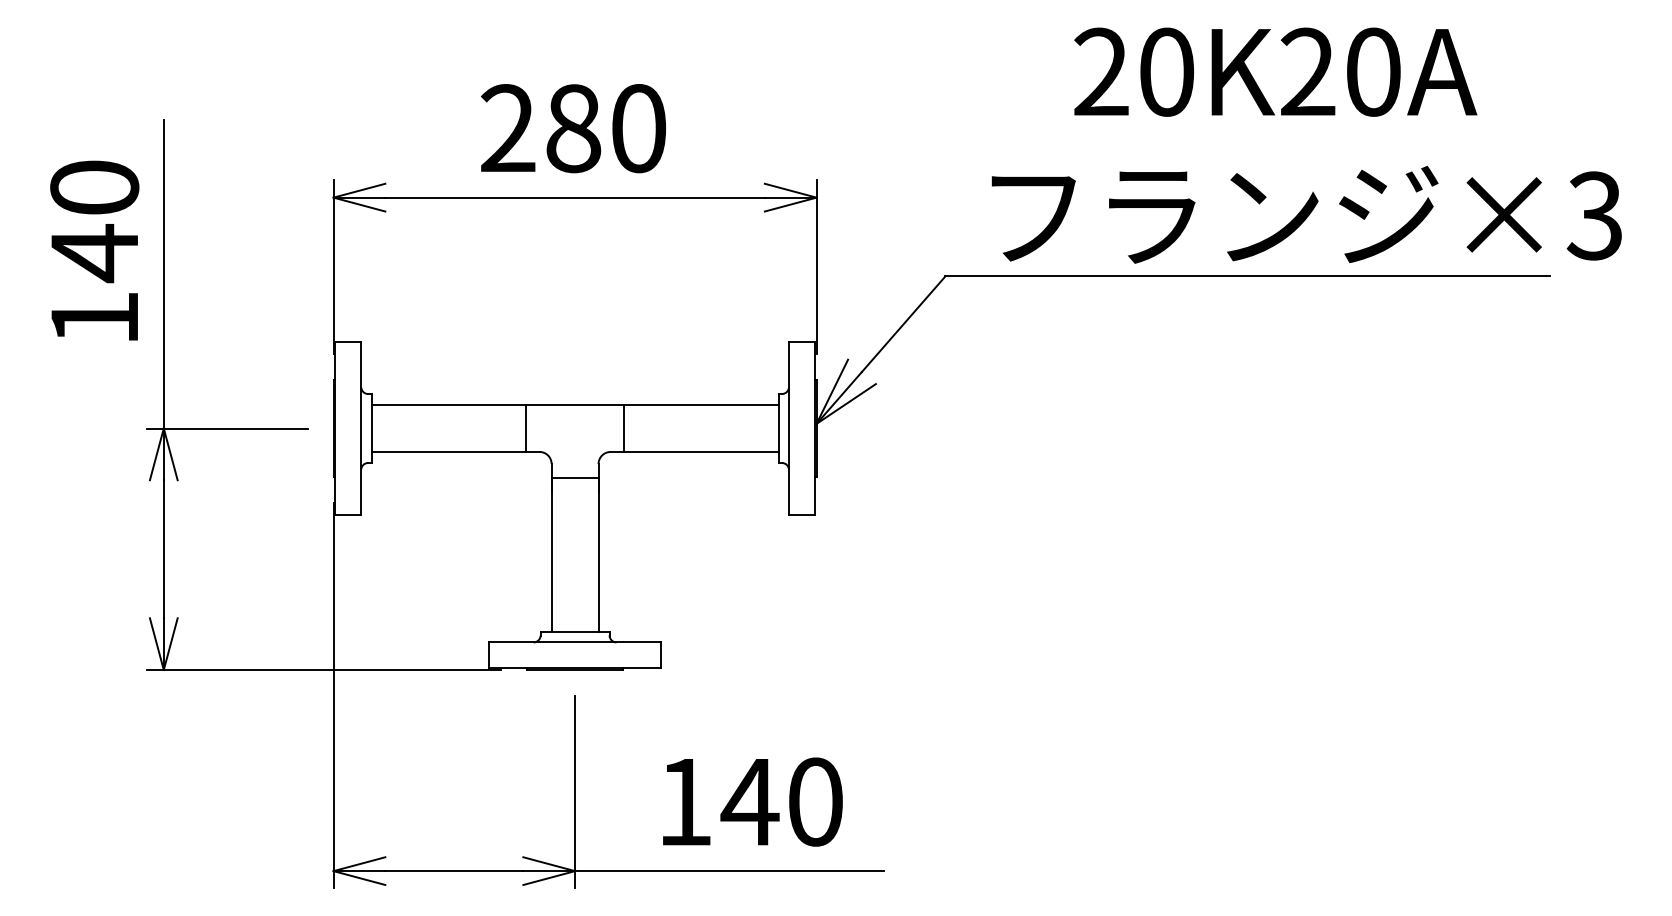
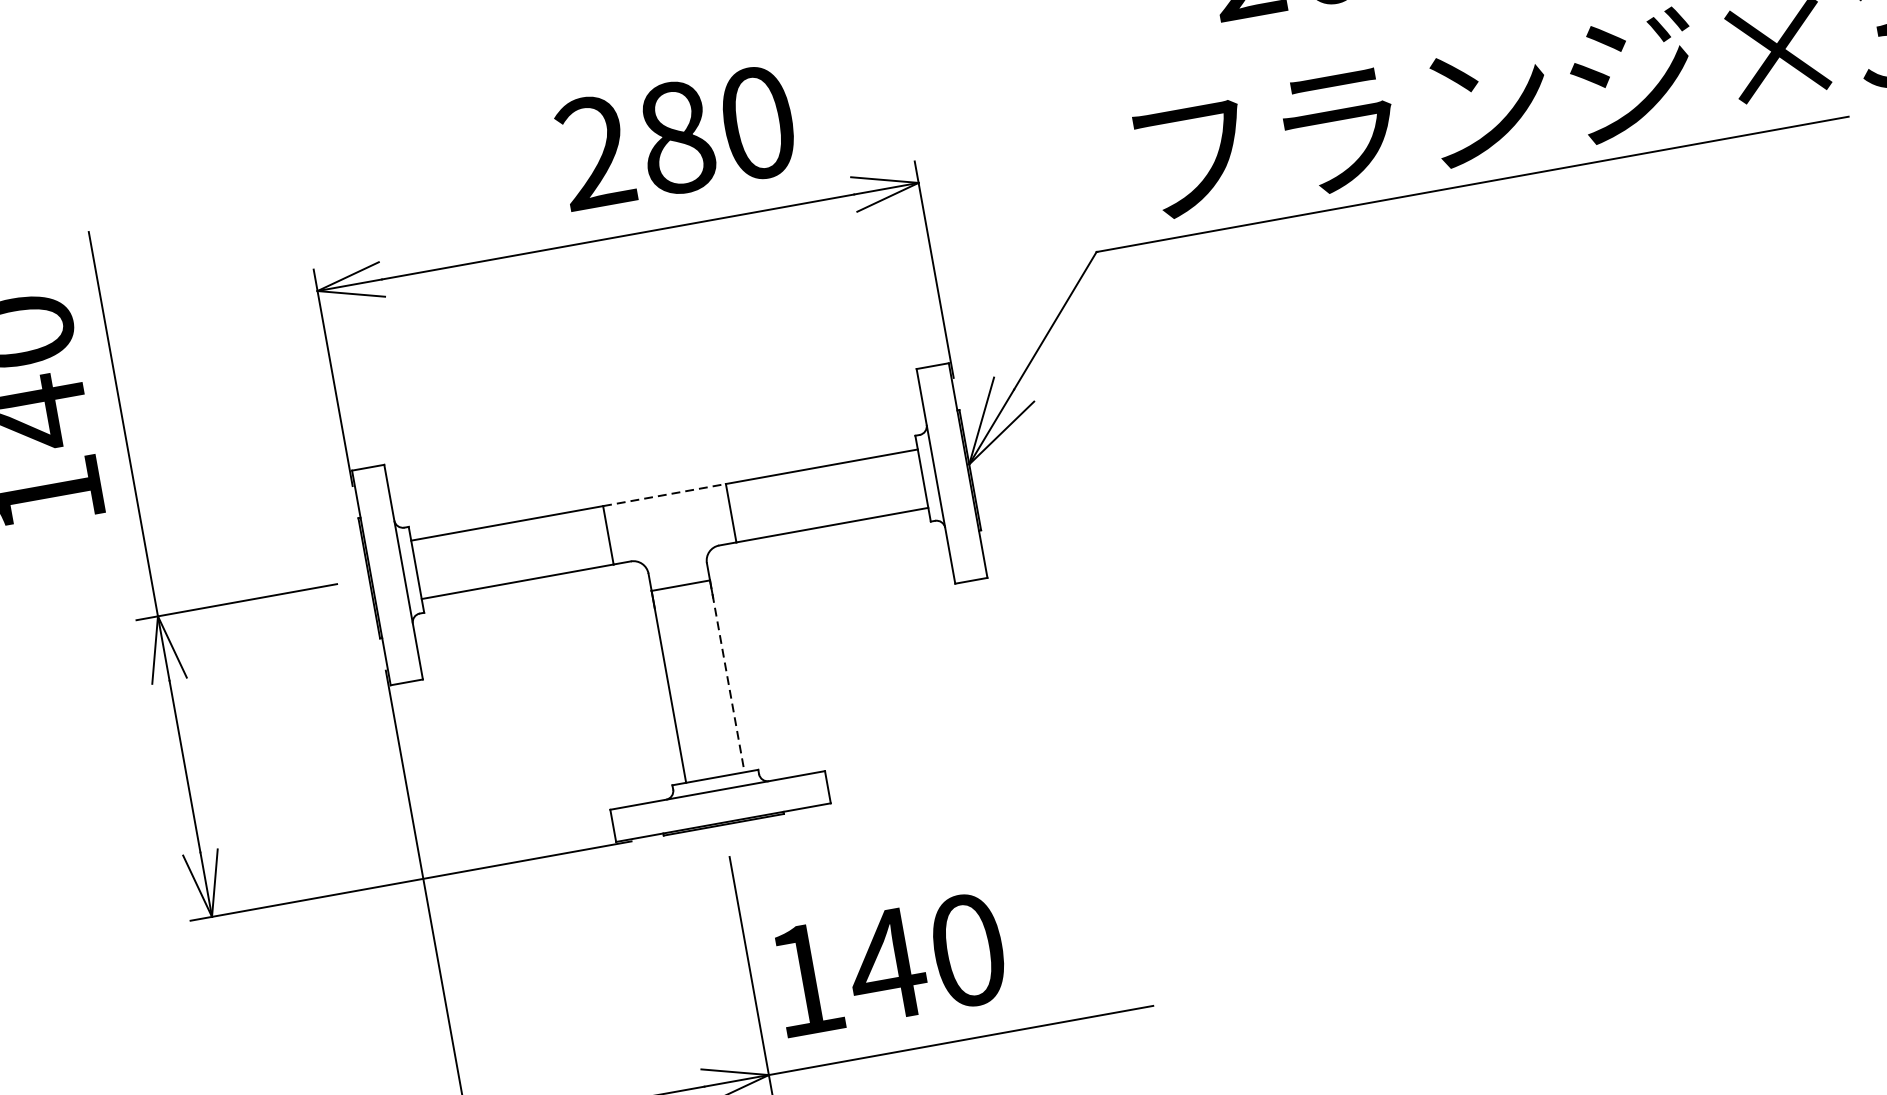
text: (573, 128) -> (676, 137), moved
line: (575, 405) -> (665, 495), solid -> dashed
line: (598, 555) -> (727, 677), solid -> dashed
text: (752, 801) -> (889, 963), moved

